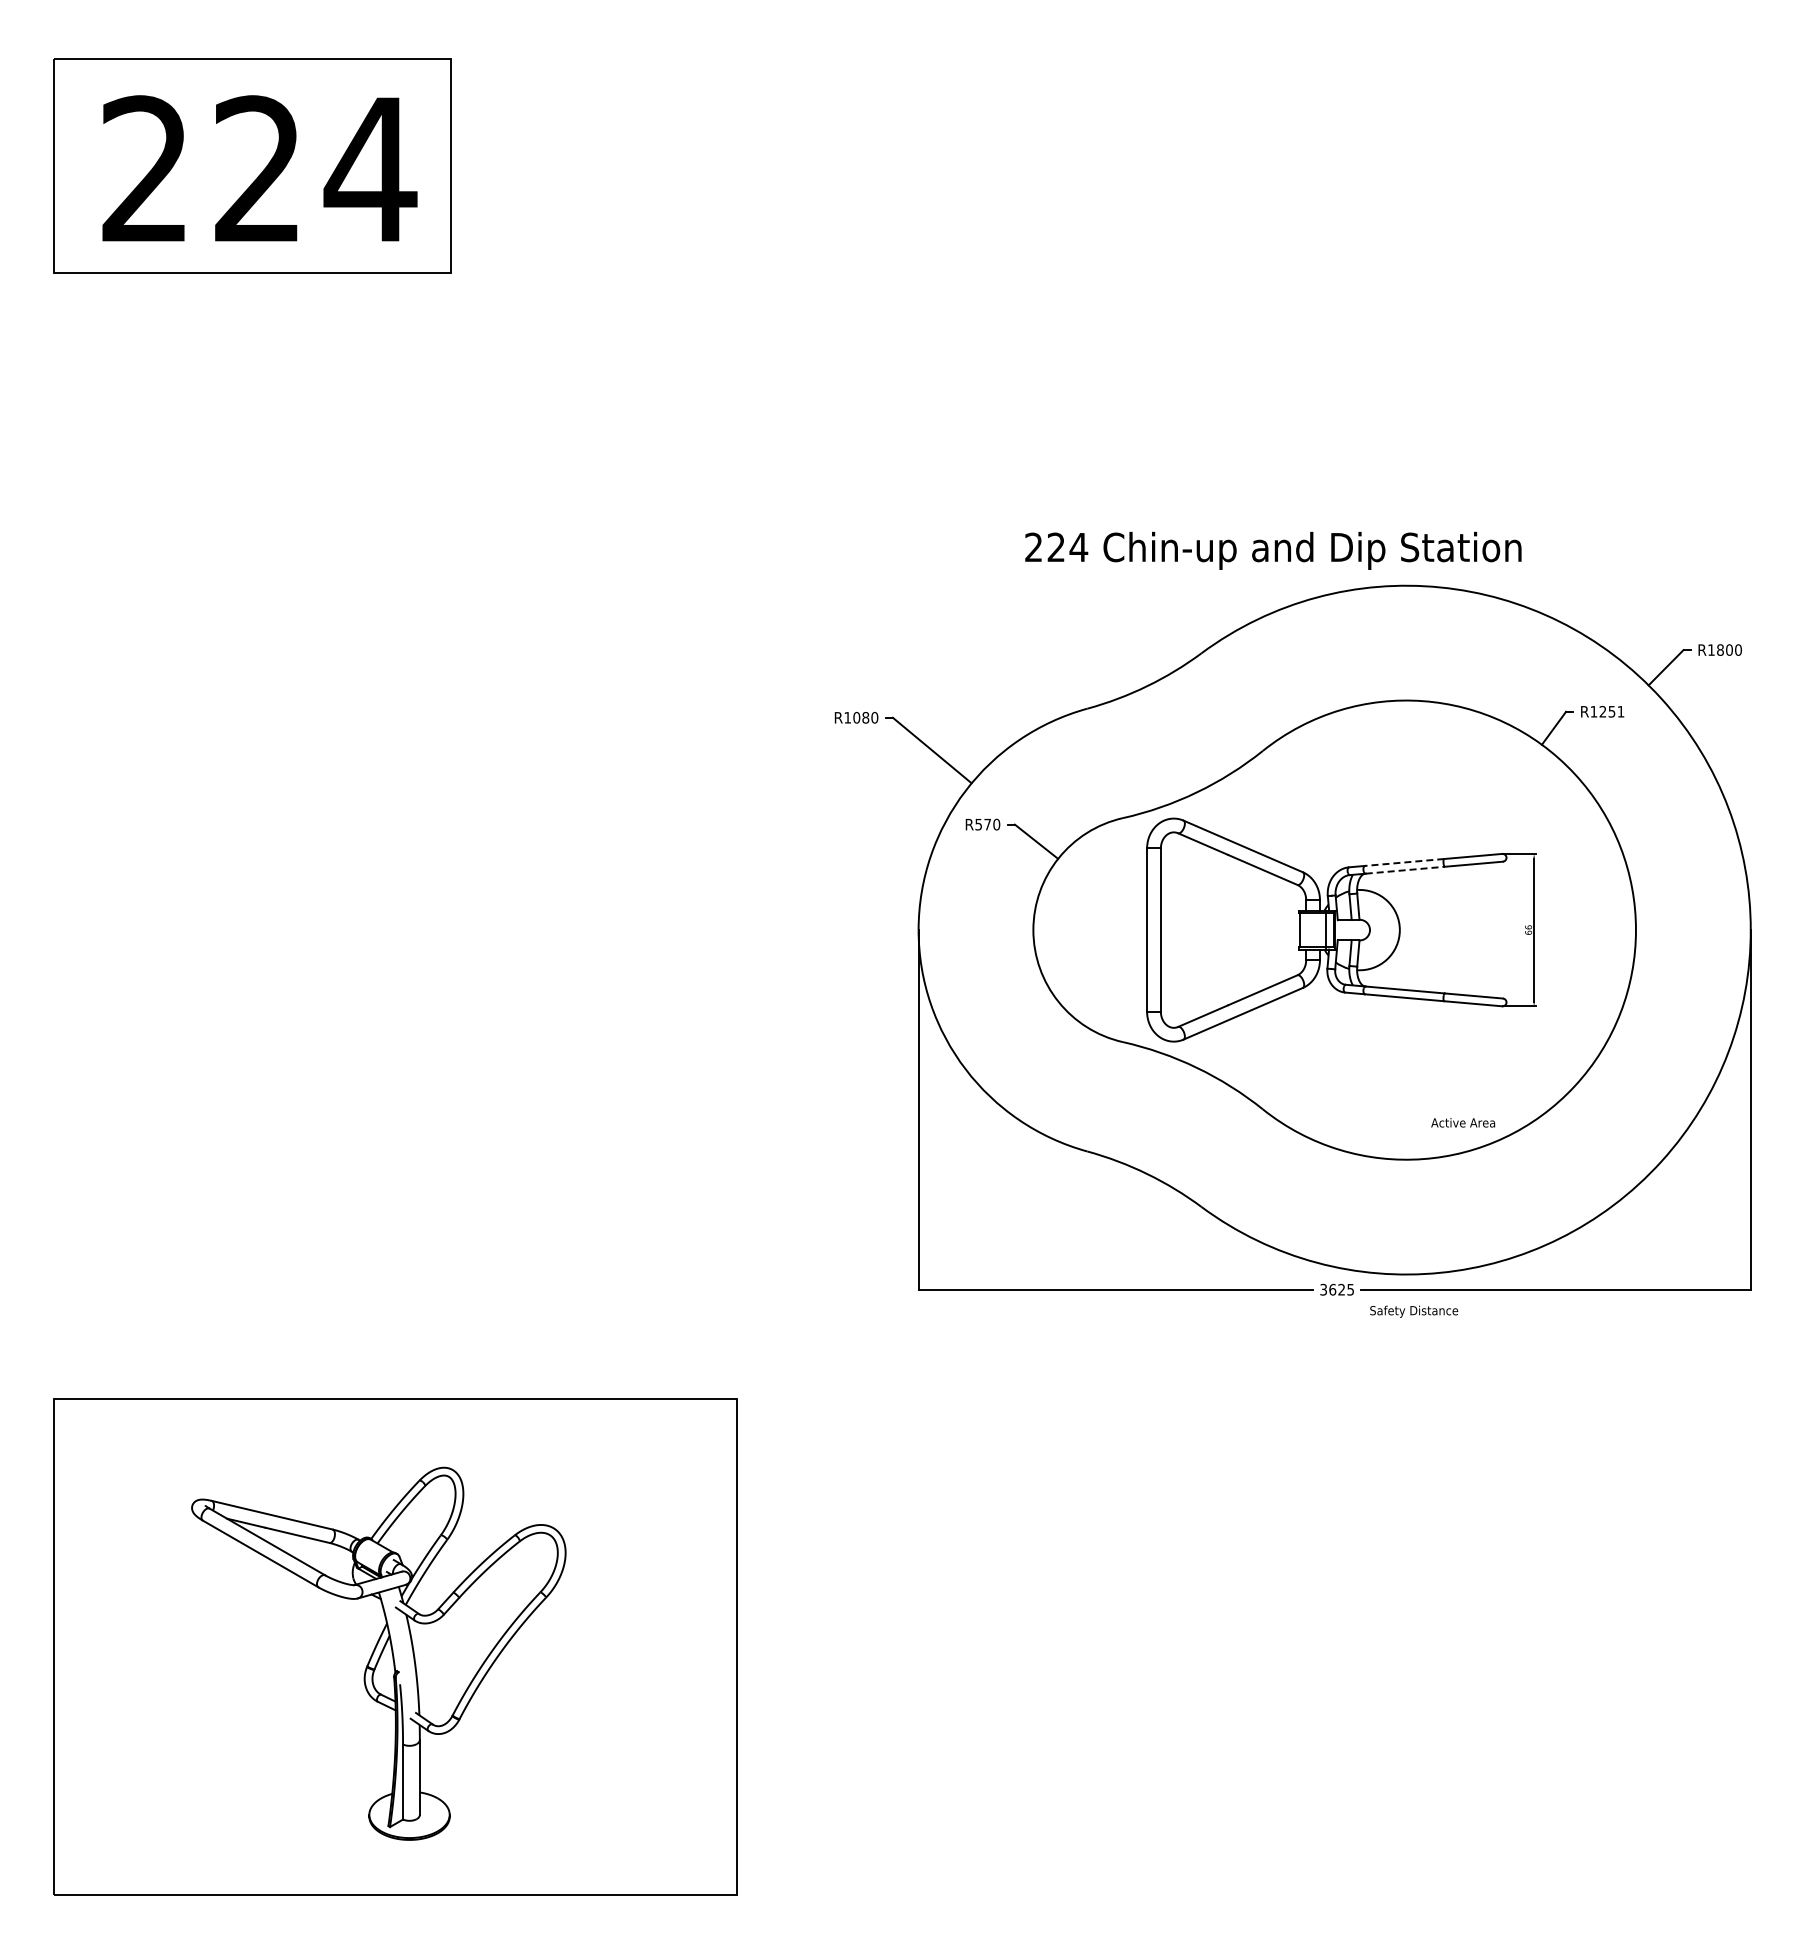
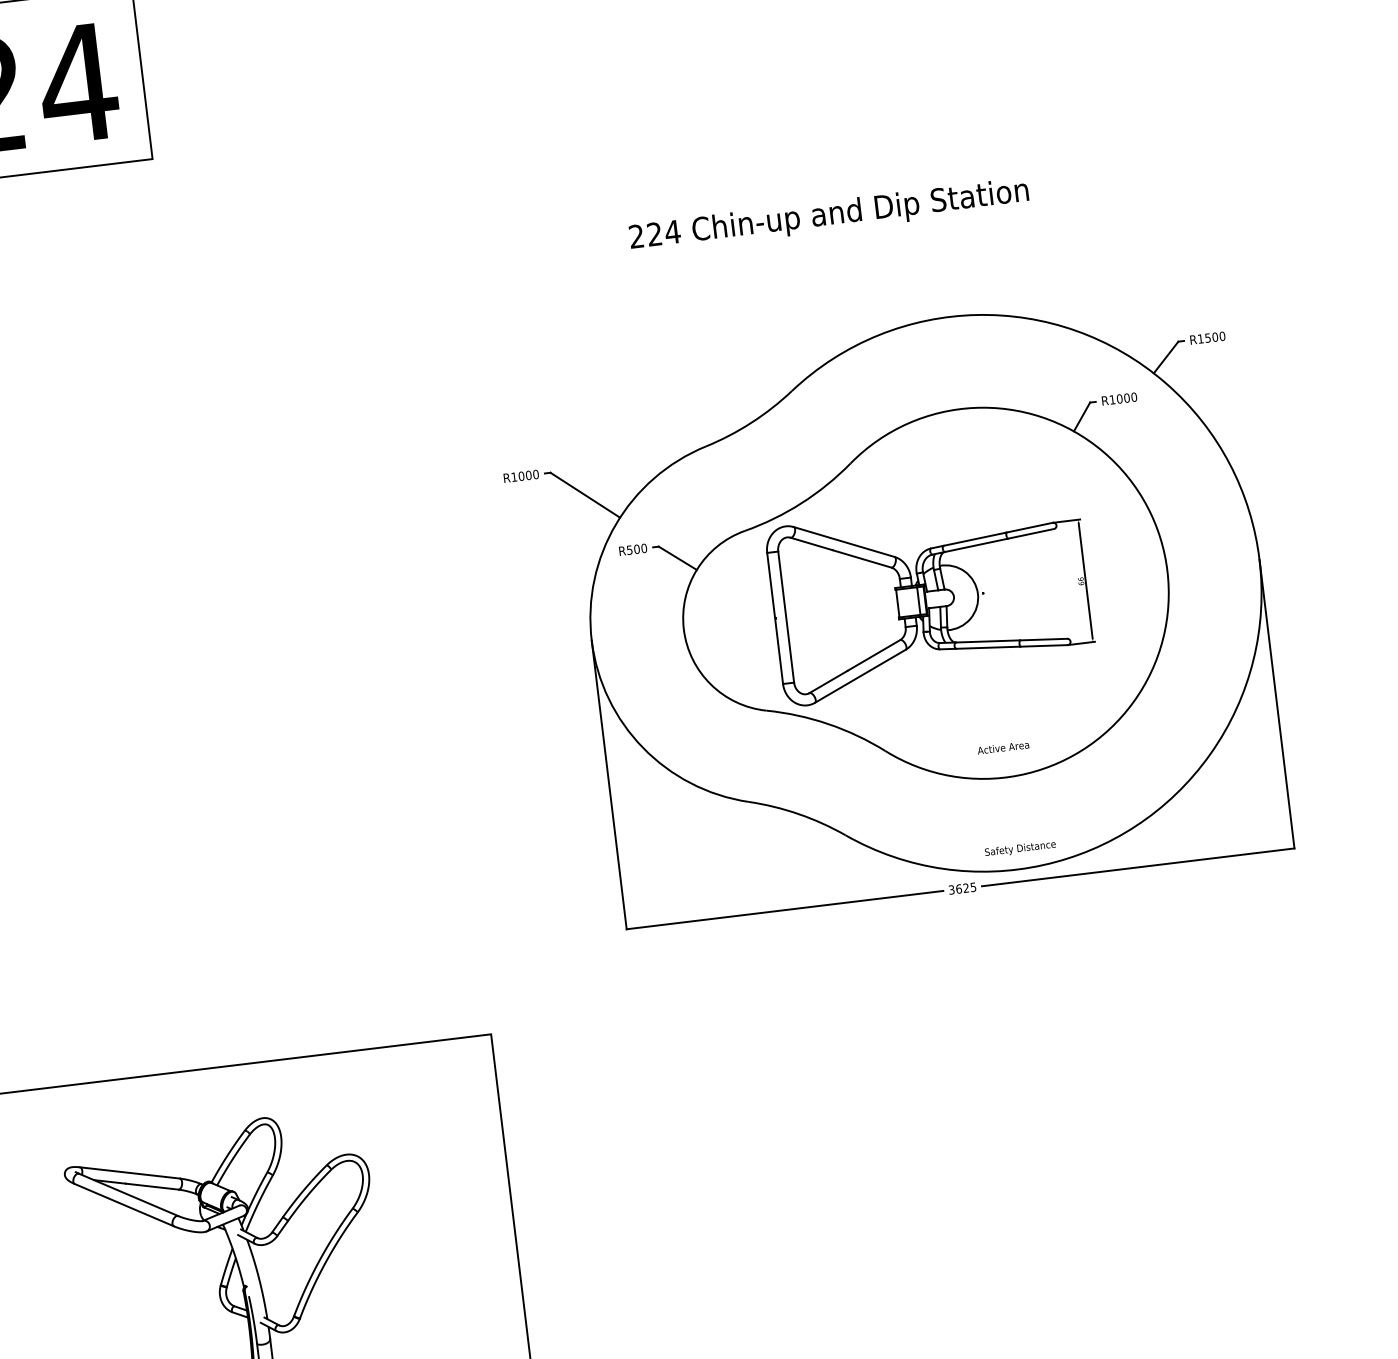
text: (1273, 550) -> (829, 215), moved
text: (1720, 649) -> (1207, 337), R1800 -> R1500
text: (1611, 711) -> (1126, 397), R1251 -> R1000
text: (865, 717) -> (528, 475), R1080 -> R1000
text: (987, 824) -> (636, 549), R570 -> R500
line: (1404, 862) -> (975, 539), dashed -> solid
line: (1405, 870) -> (976, 545), dashed -> solid
text: (1463, 1122) -> (1003, 747), moved
text: (1414, 1311) -> (1020, 848), moved

